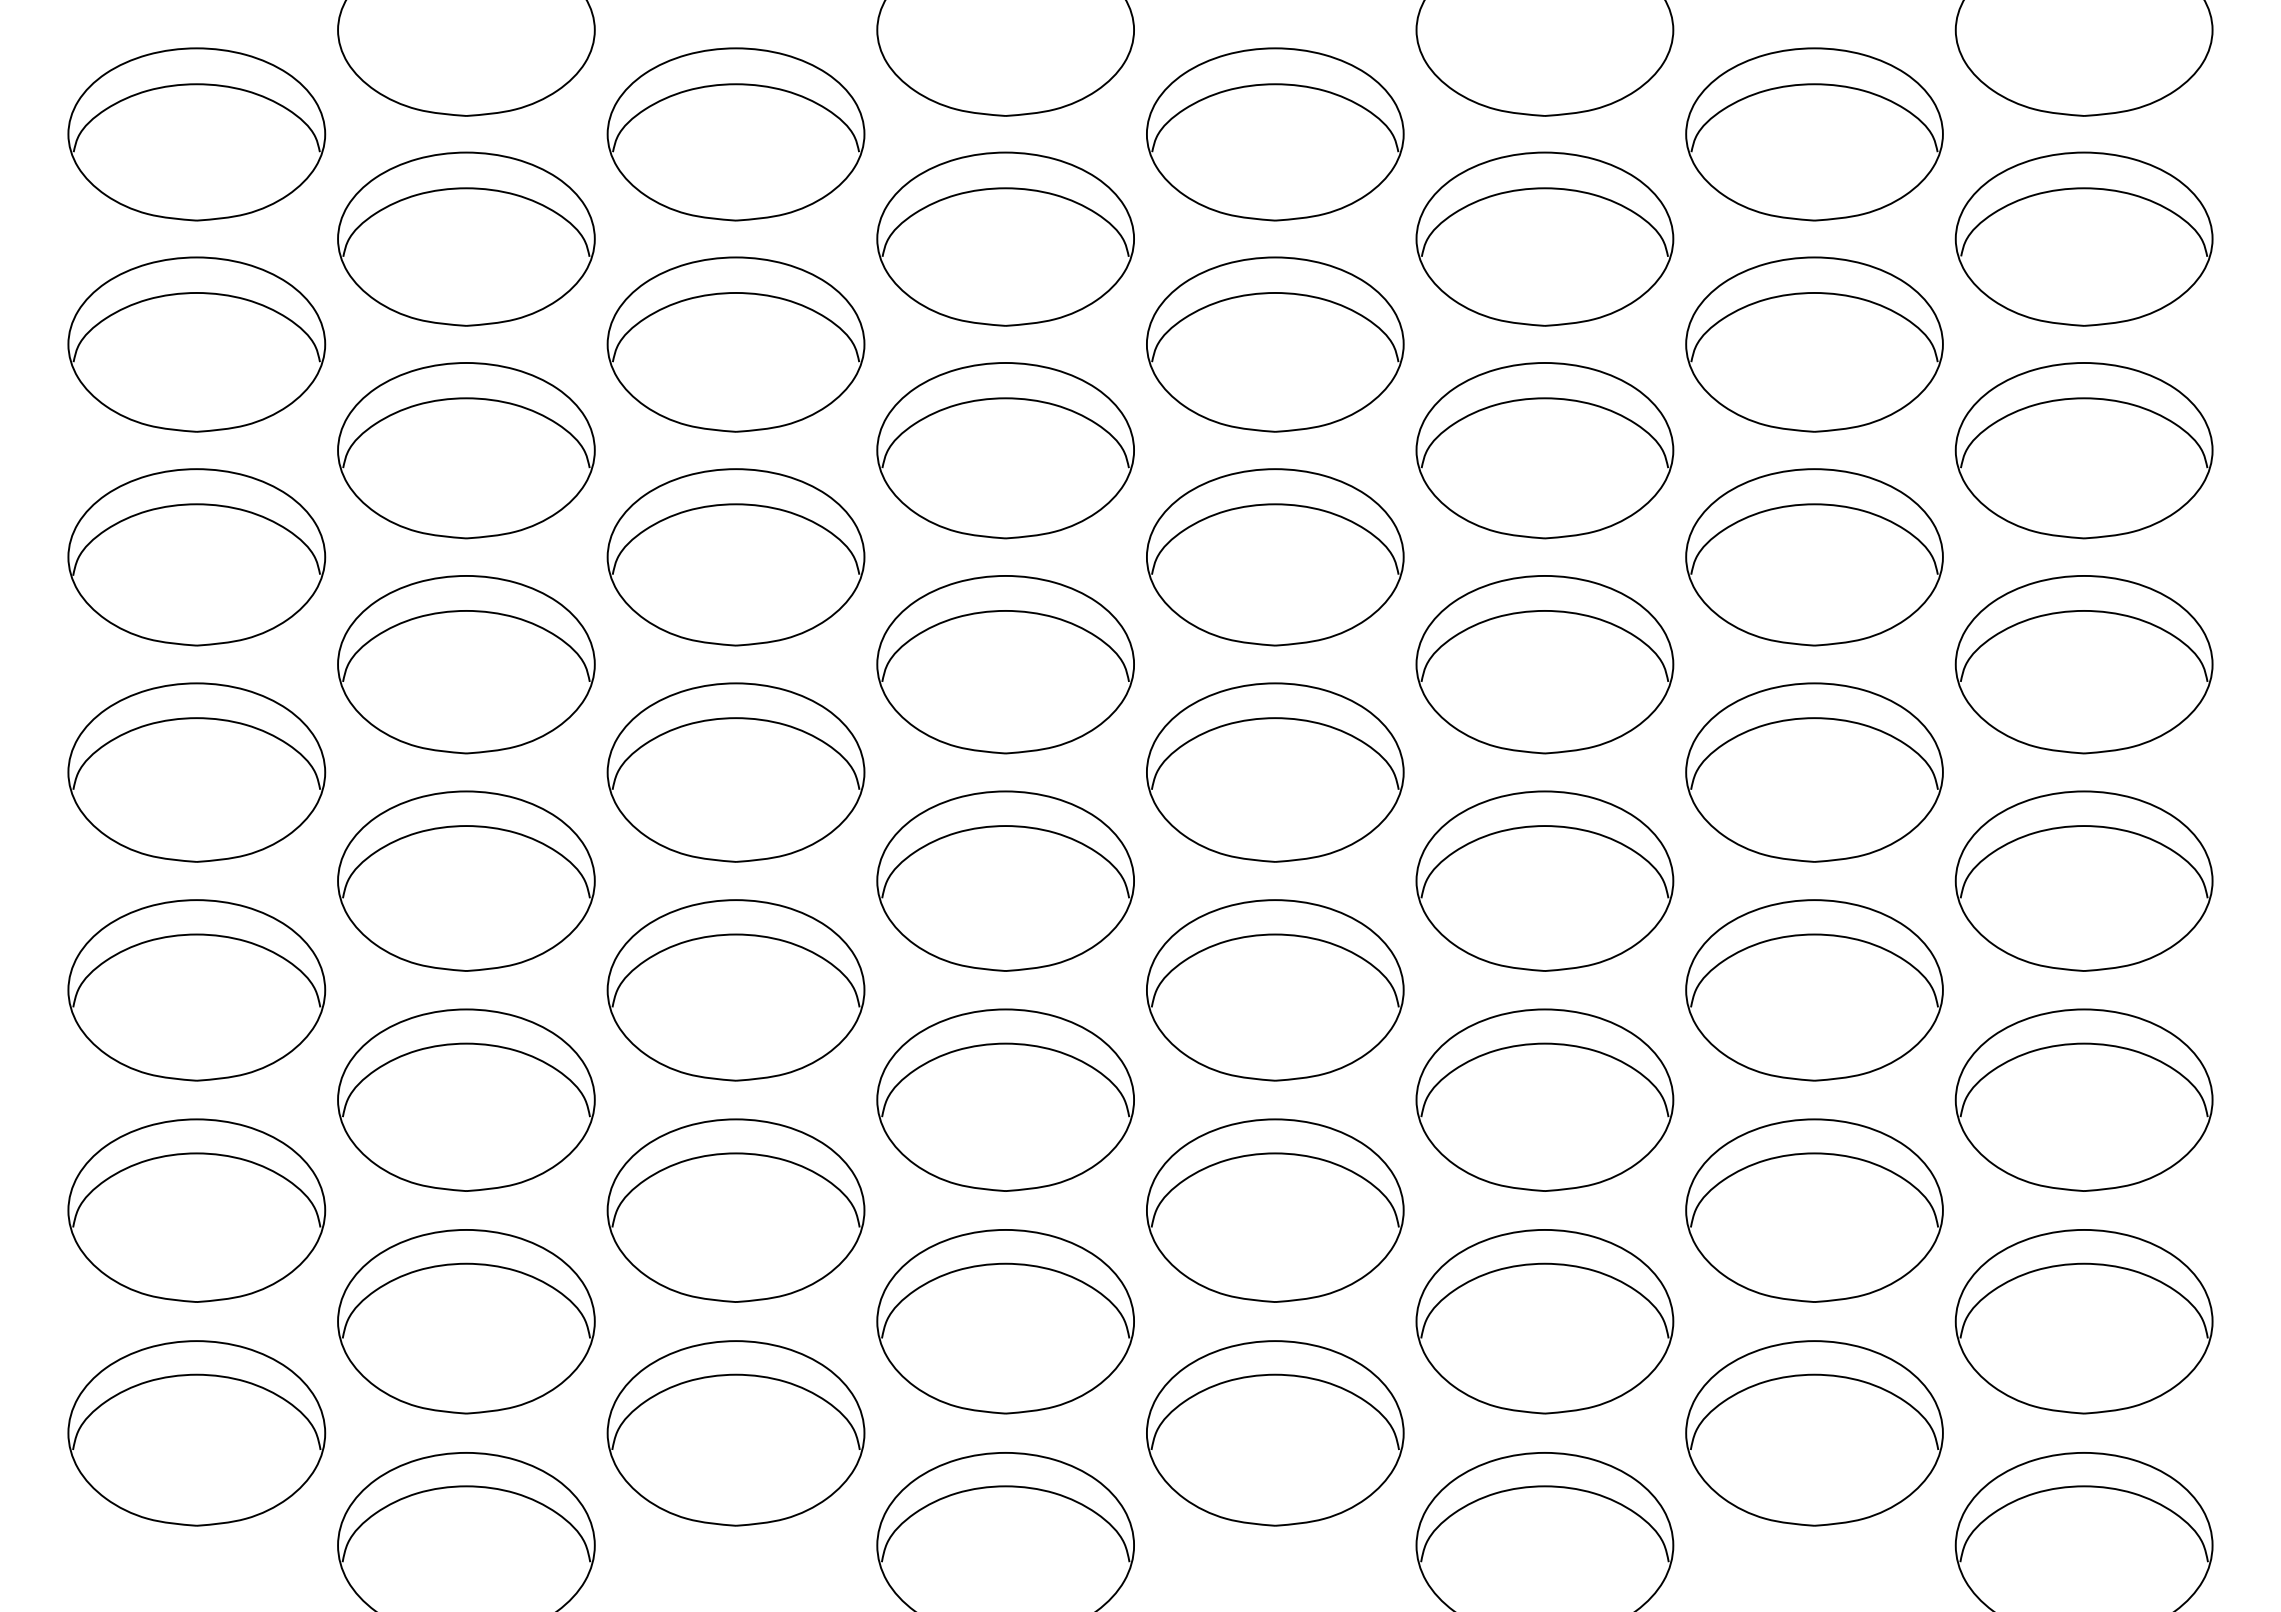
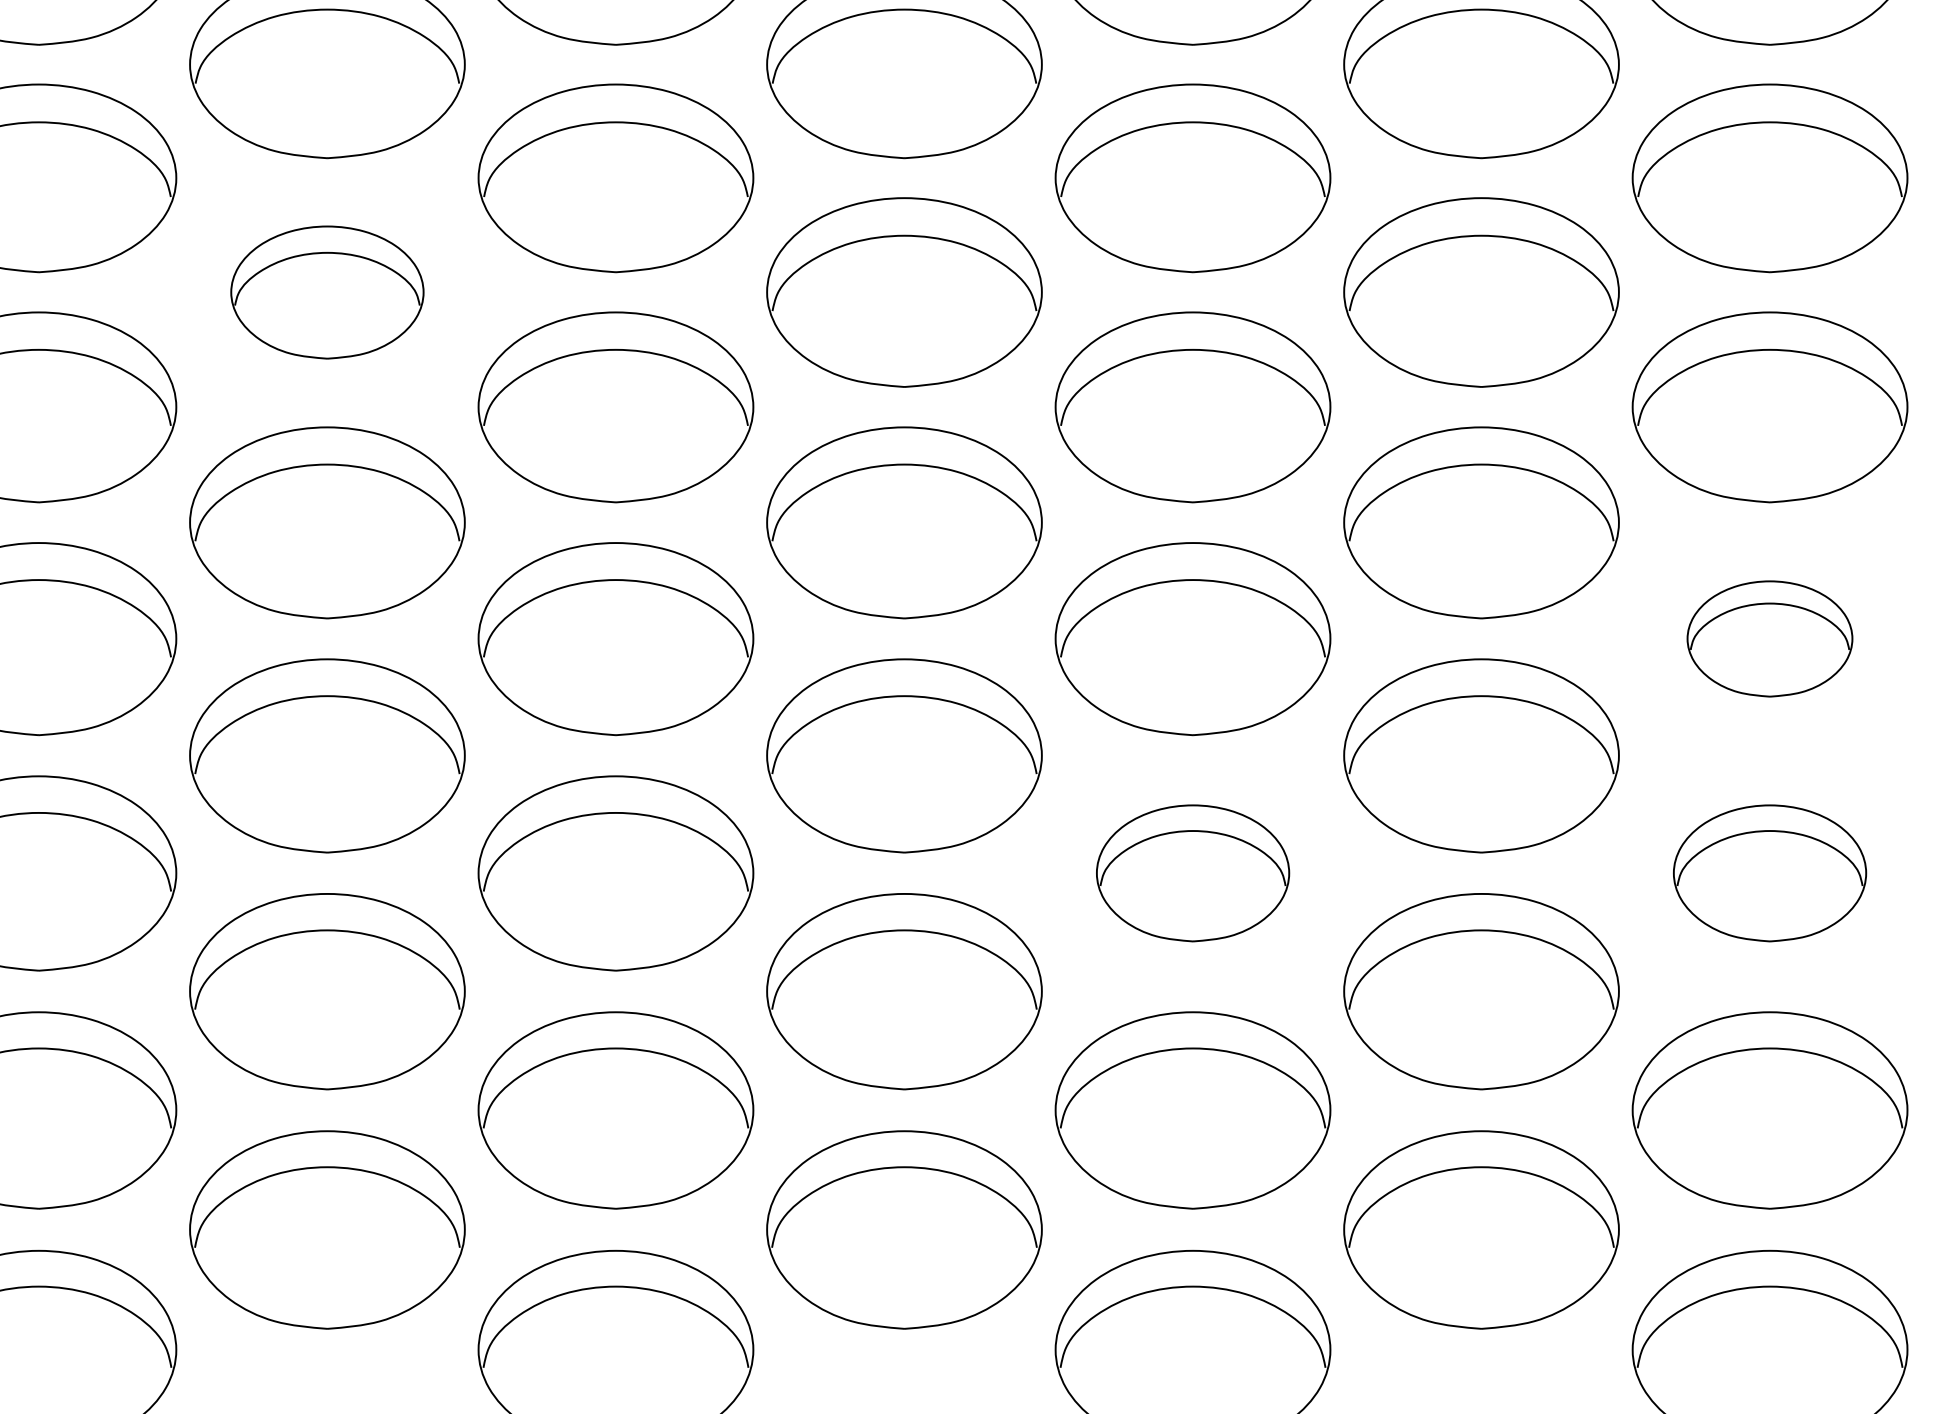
part: (735, 557) -> (326, 292), size x0.7
part: (2083, 880) -> (1769, 638), size x0.6
part: (1544, 1099) -> (1192, 872), size x0.7
part: (2083, 1099) -> (1769, 872), size x0.7

